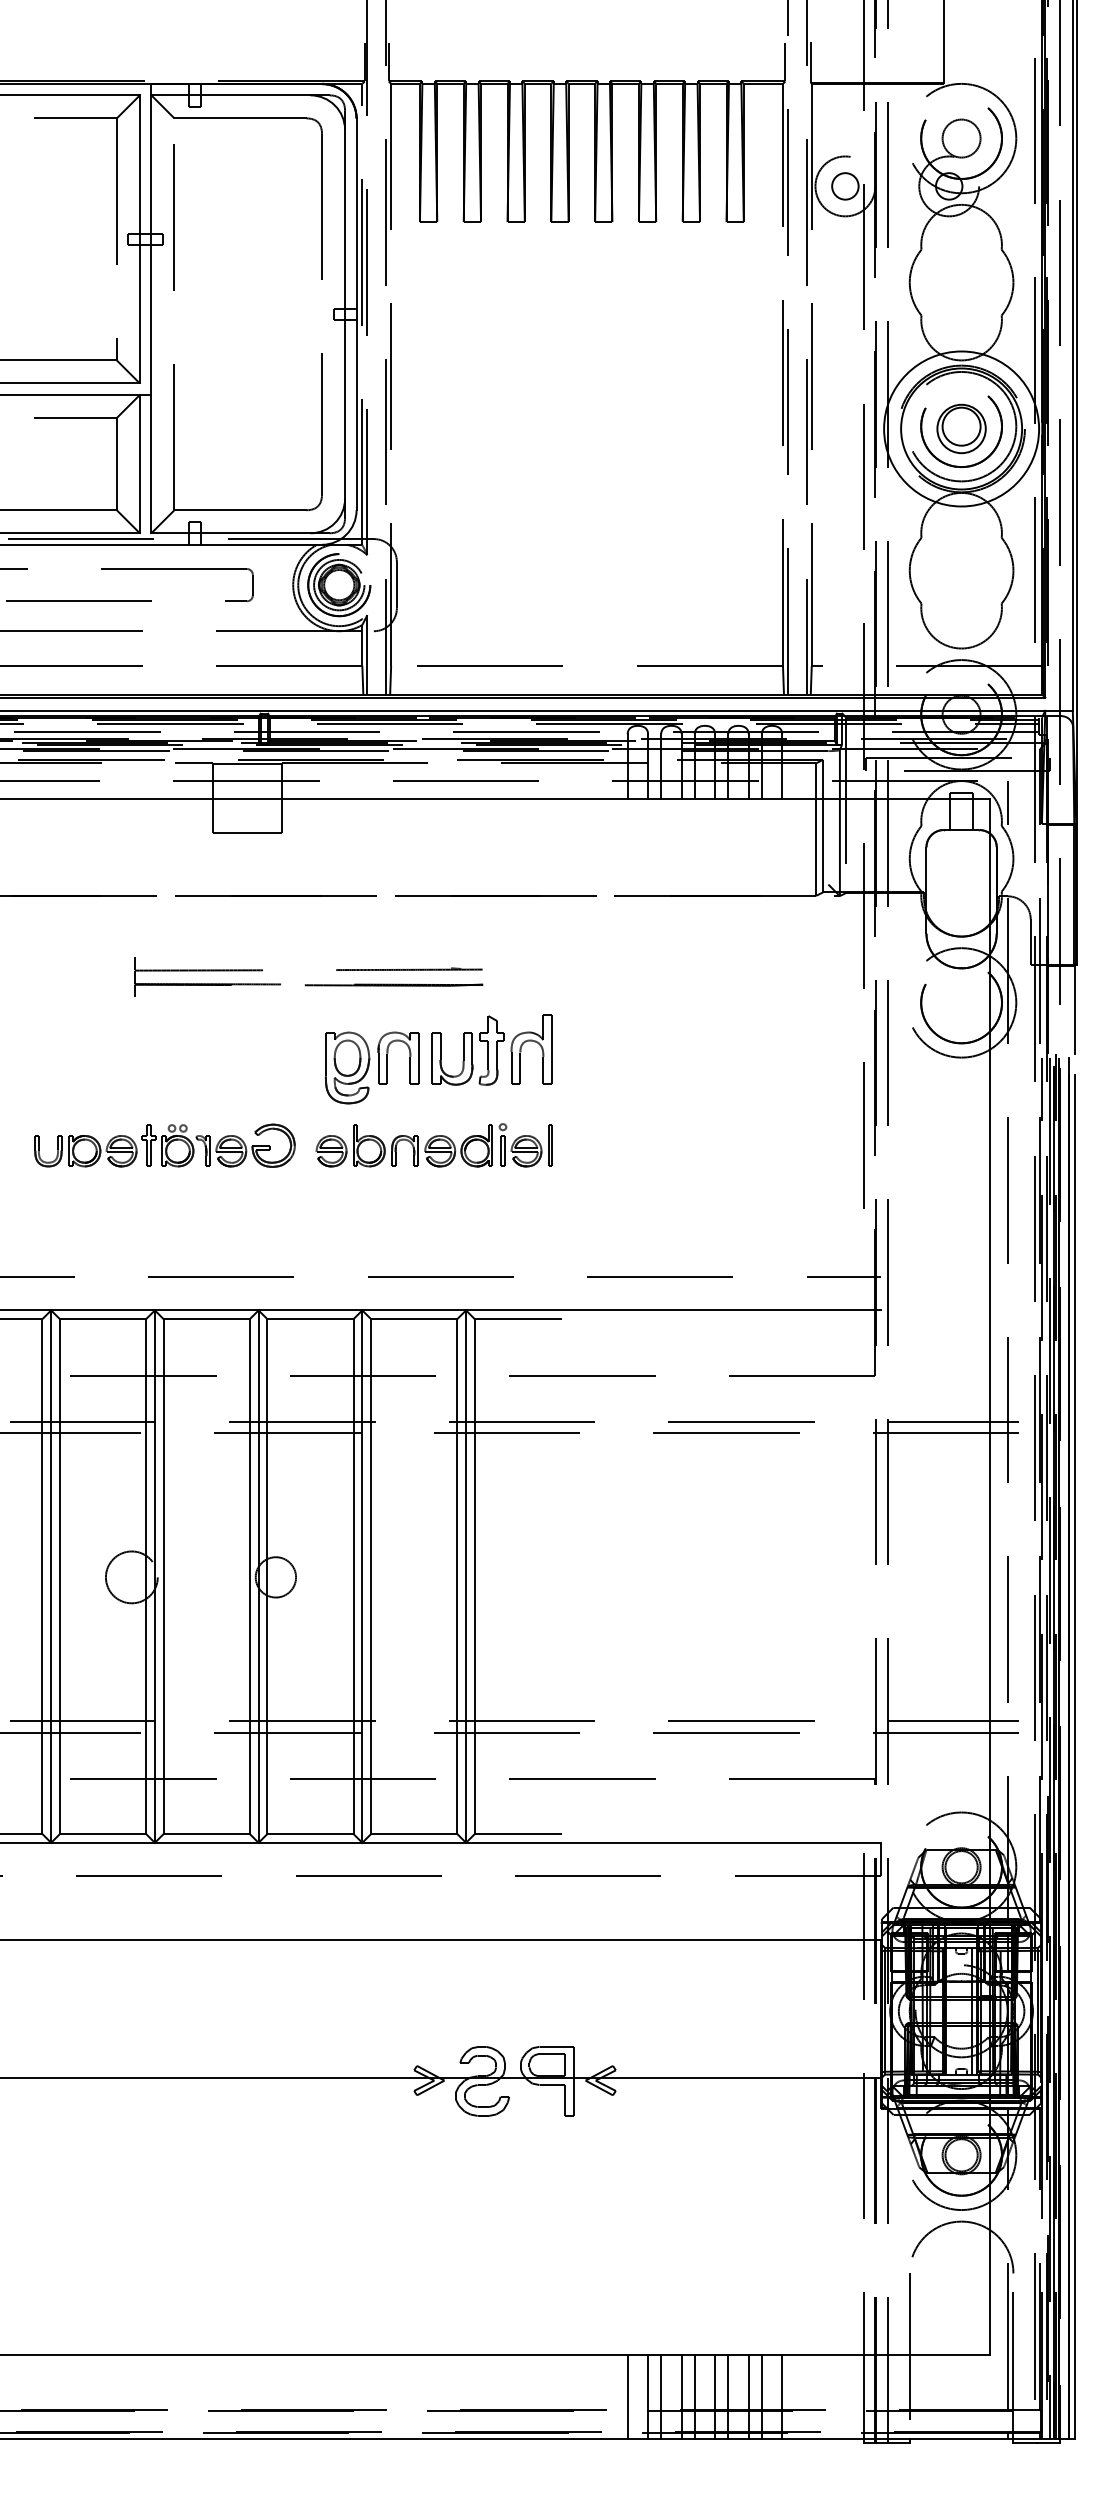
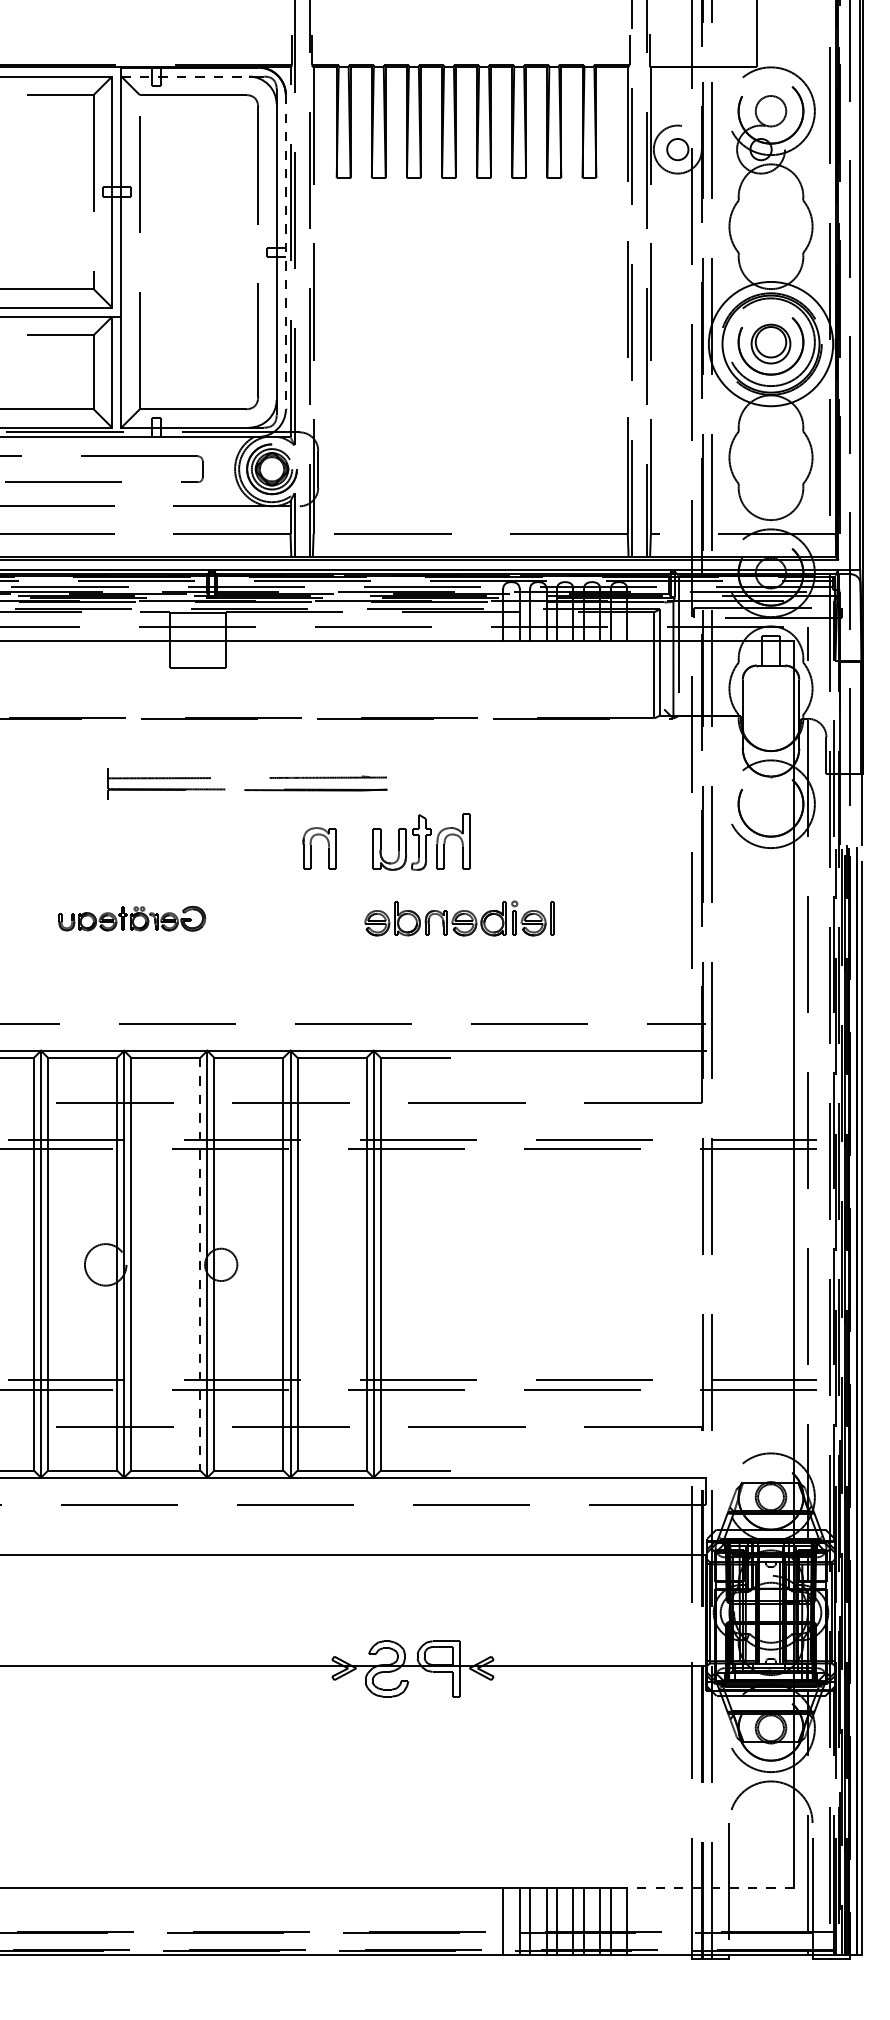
line: (230, 95) -> (184, 76), solid -> dashed
line: (356, 314) -> (285, 252), solid -> dashed
part: (491, 1049) -> (421, 841), moved
part: (347, 1067) -> (278, 856), removed
part: (164, 1145) -> (131, 918), size x0.7
part: (433, 1145) -> (459, 918), moved
line: (249, 1577) -> (200, 1264), solid -> dashed
line: (885, 2354) -> (709, 1887), solid -> dashed

